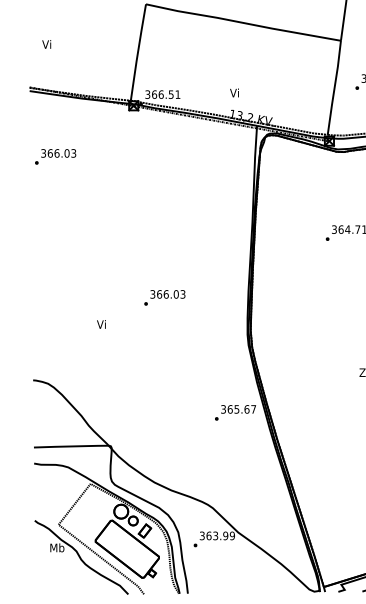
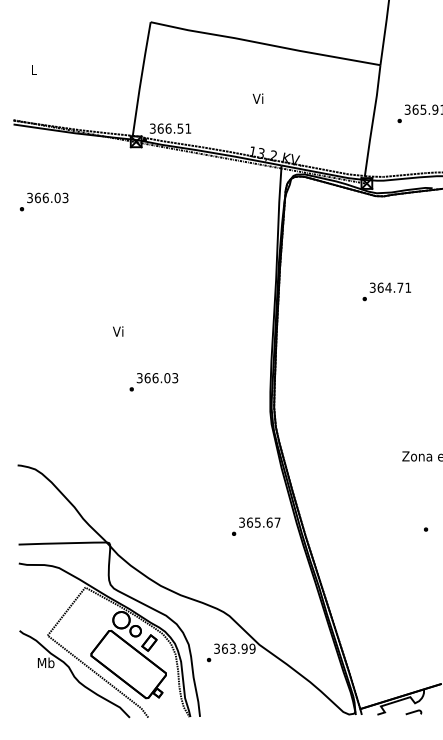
text: (46, 44) -> (33, 69), Vi -> L
text: (234, 92) -> (257, 98), moved
text: (164, 298) -> (153, 382), moved
text: (101, 324) -> (118, 331), moved
text: (235, 412) -> (256, 526), moved

